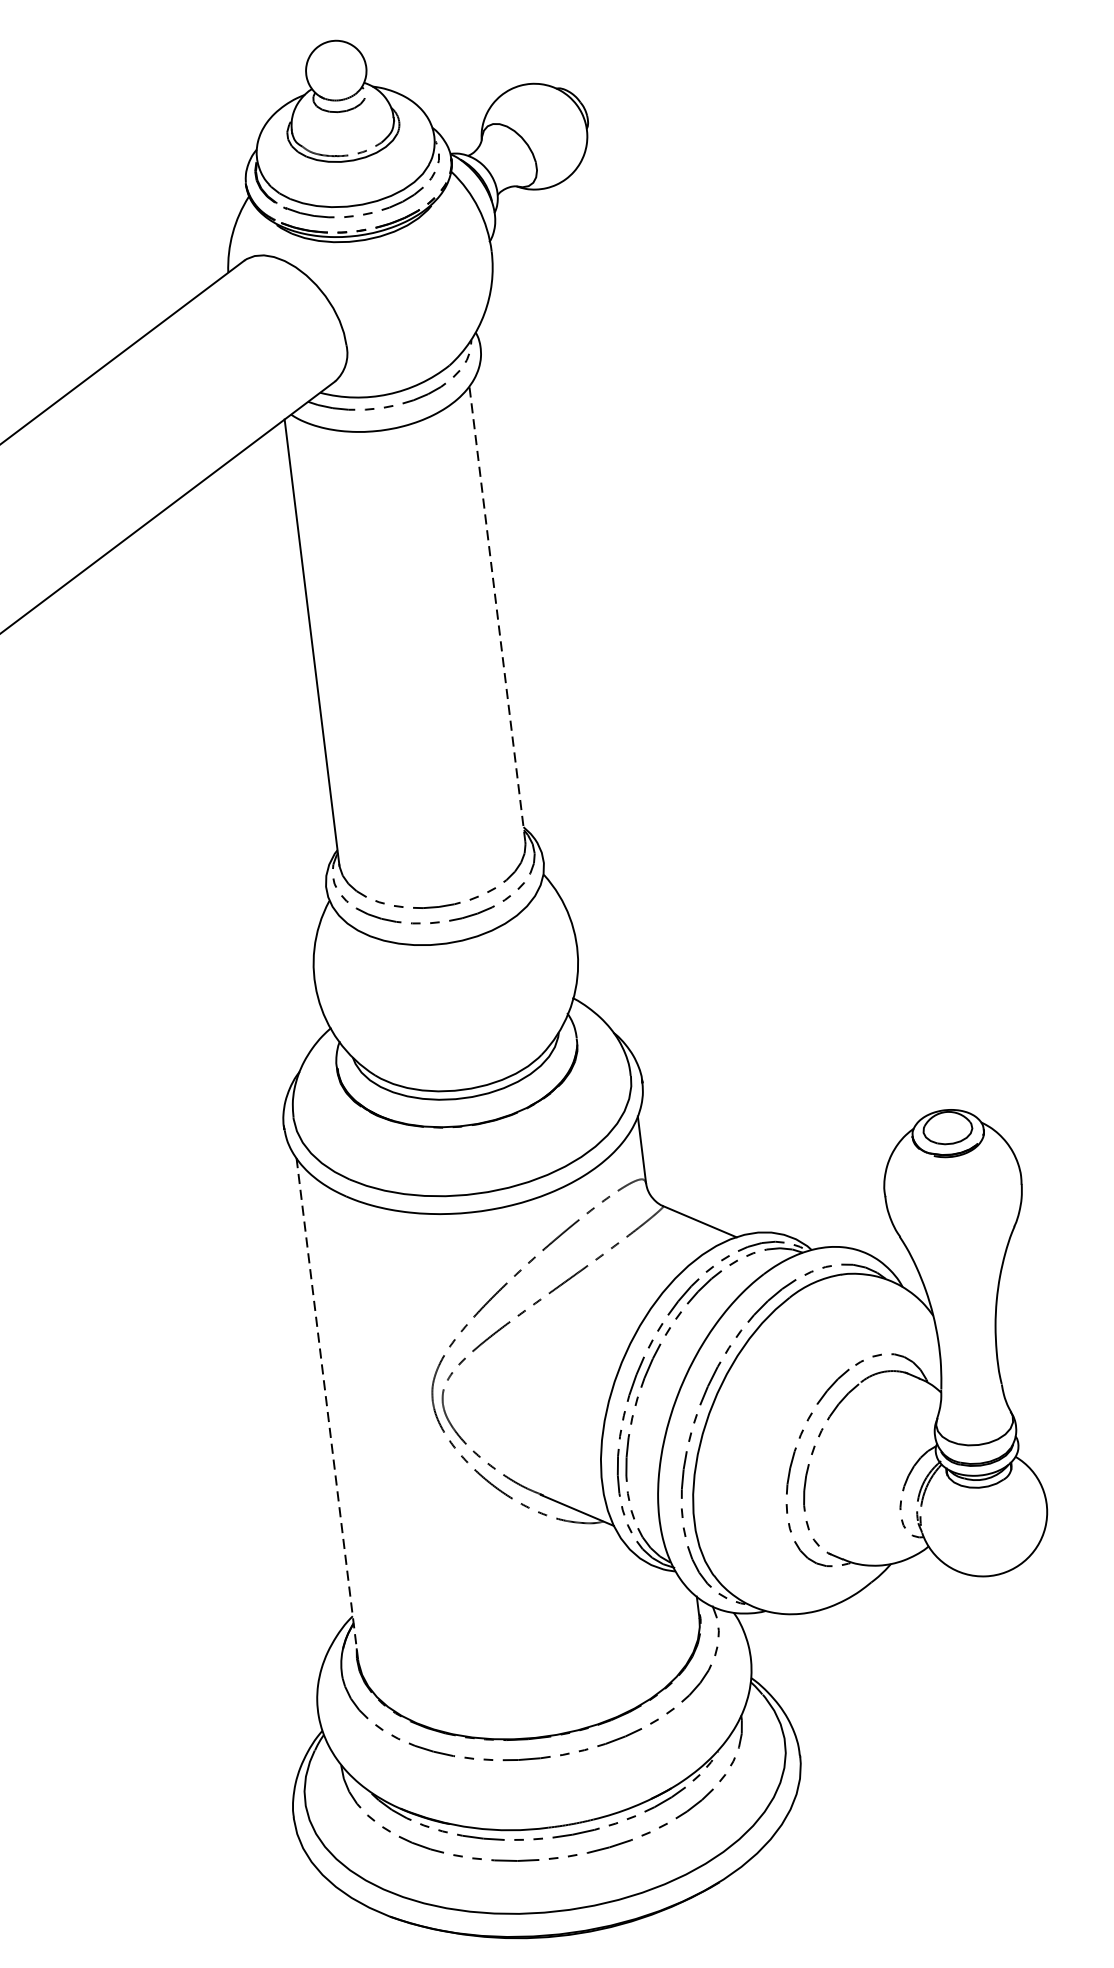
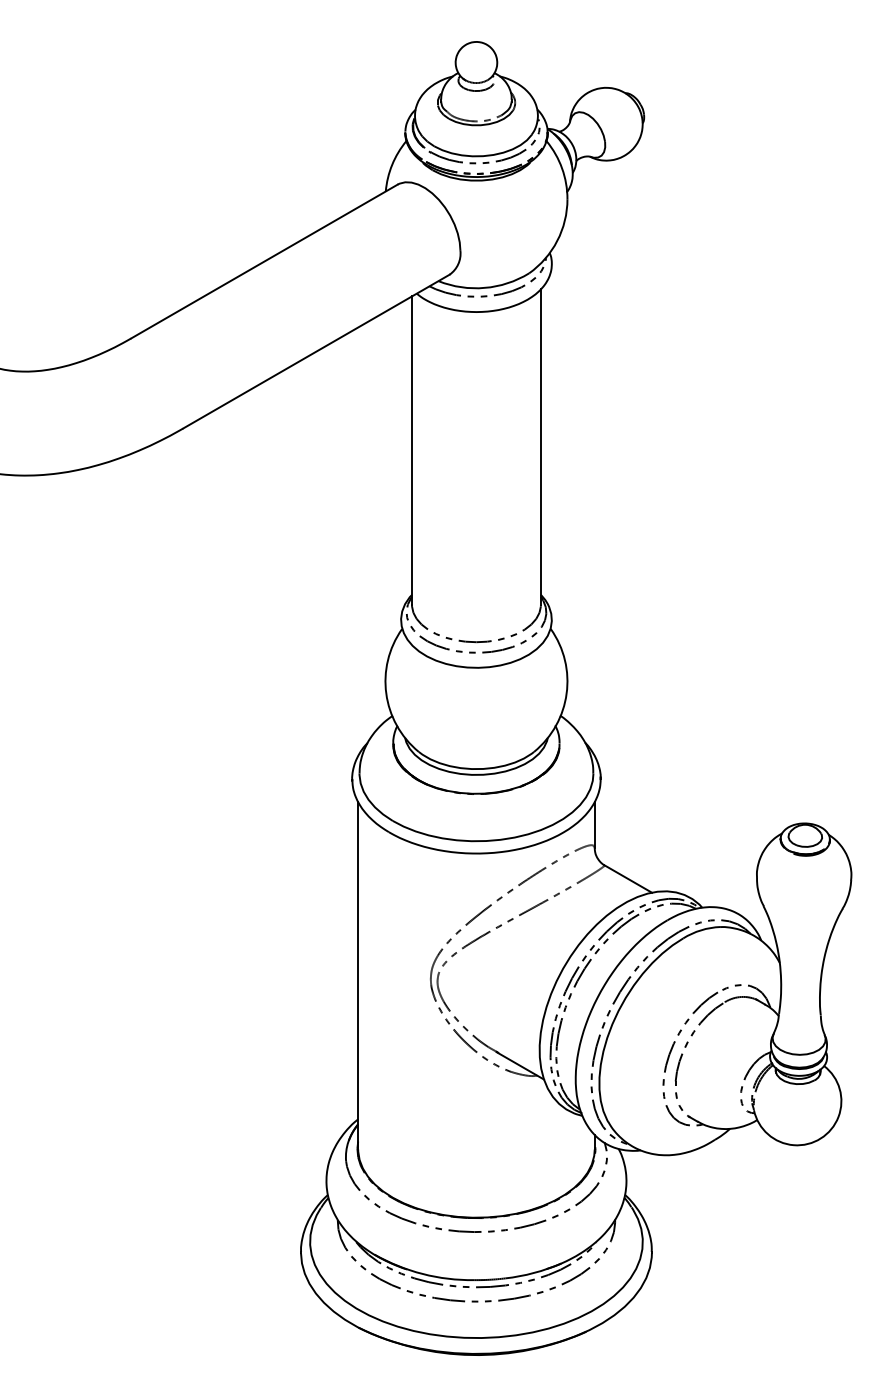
line: (496, 614) -> (540, 447), dashed -> solid
line: (327, 1408) -> (358, 975), dashed -> solid

